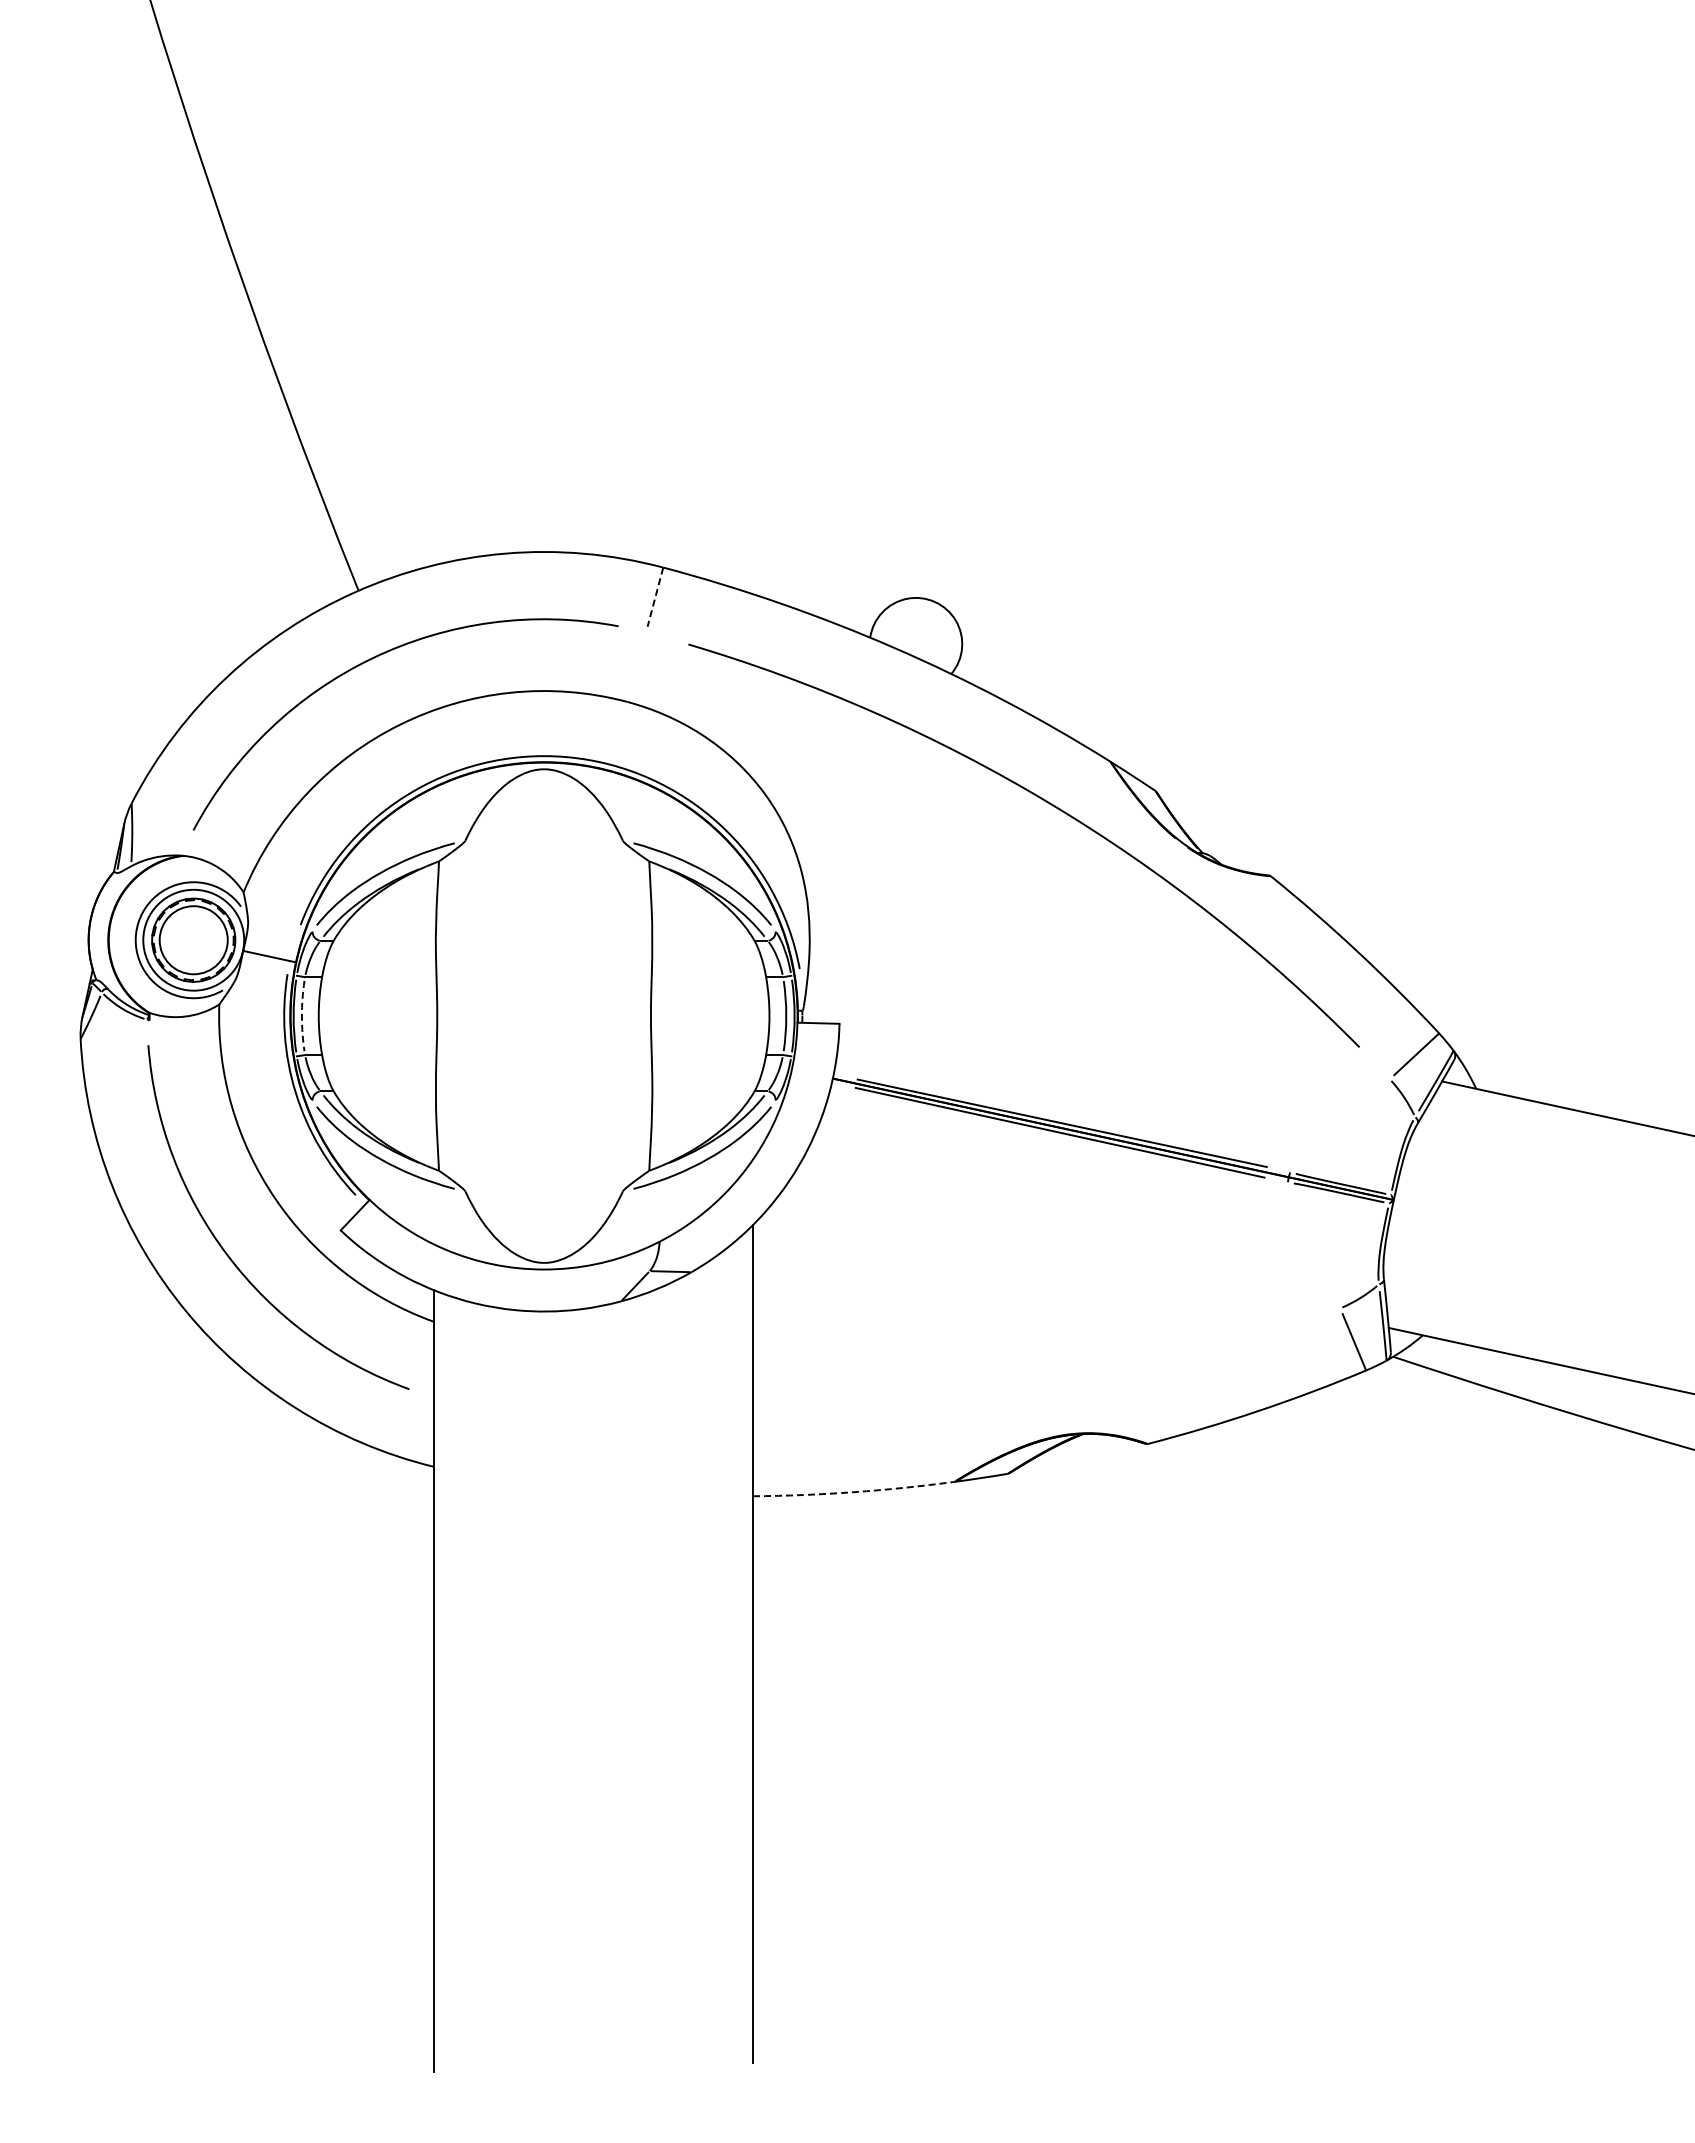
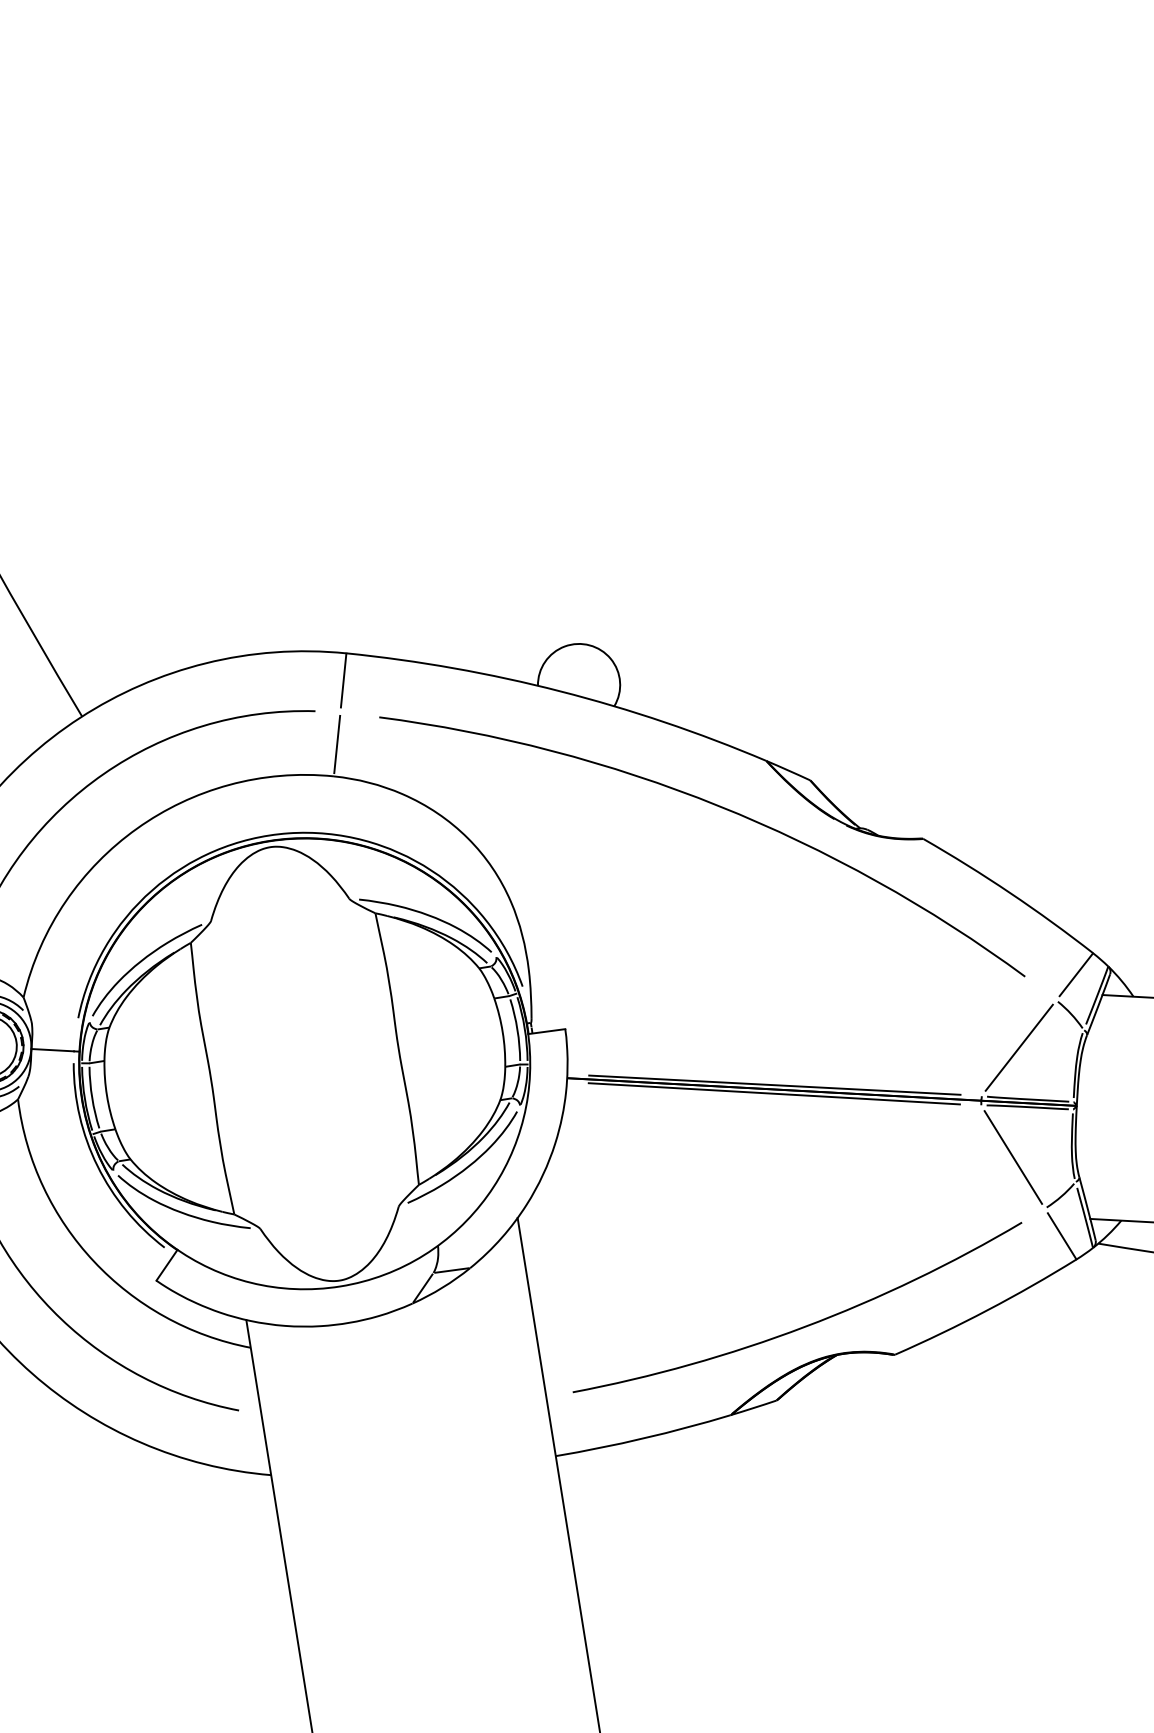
line: (655, 597) -> (343, 680), dashed -> solid
line: (636, 666) -> (336, 743), added
arc: (301, 1016) -> (91, 1098), dashed -> solid
line: (1340, 1125) -> (1019, 1047), added
line: (1313, 1245) -> (1012, 1157), added
arc: (1053, 1395) -> (805, 1325), added
arc: (853, 1492) -> (643, 1438), dashed -> solid

